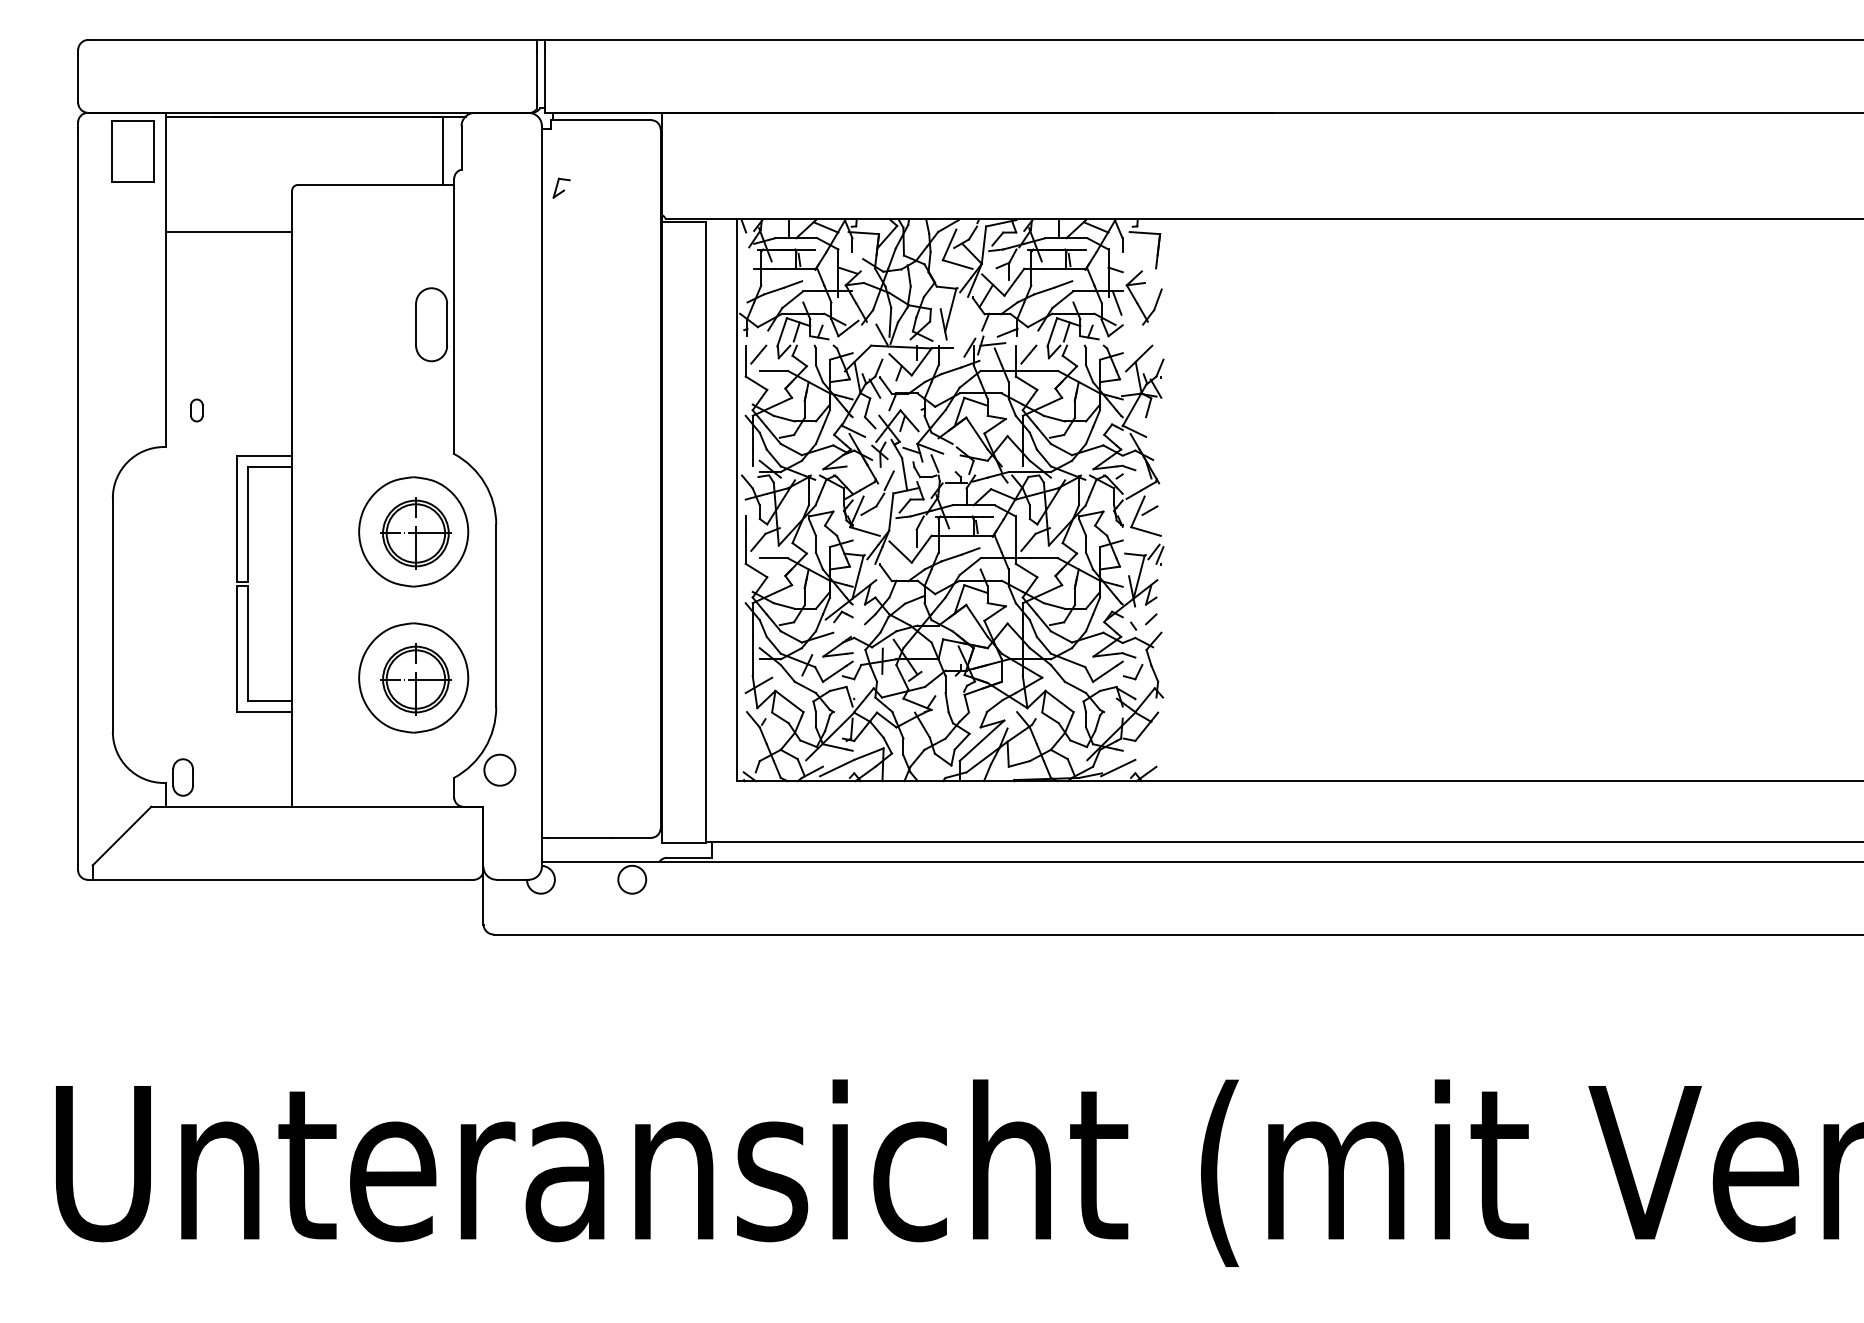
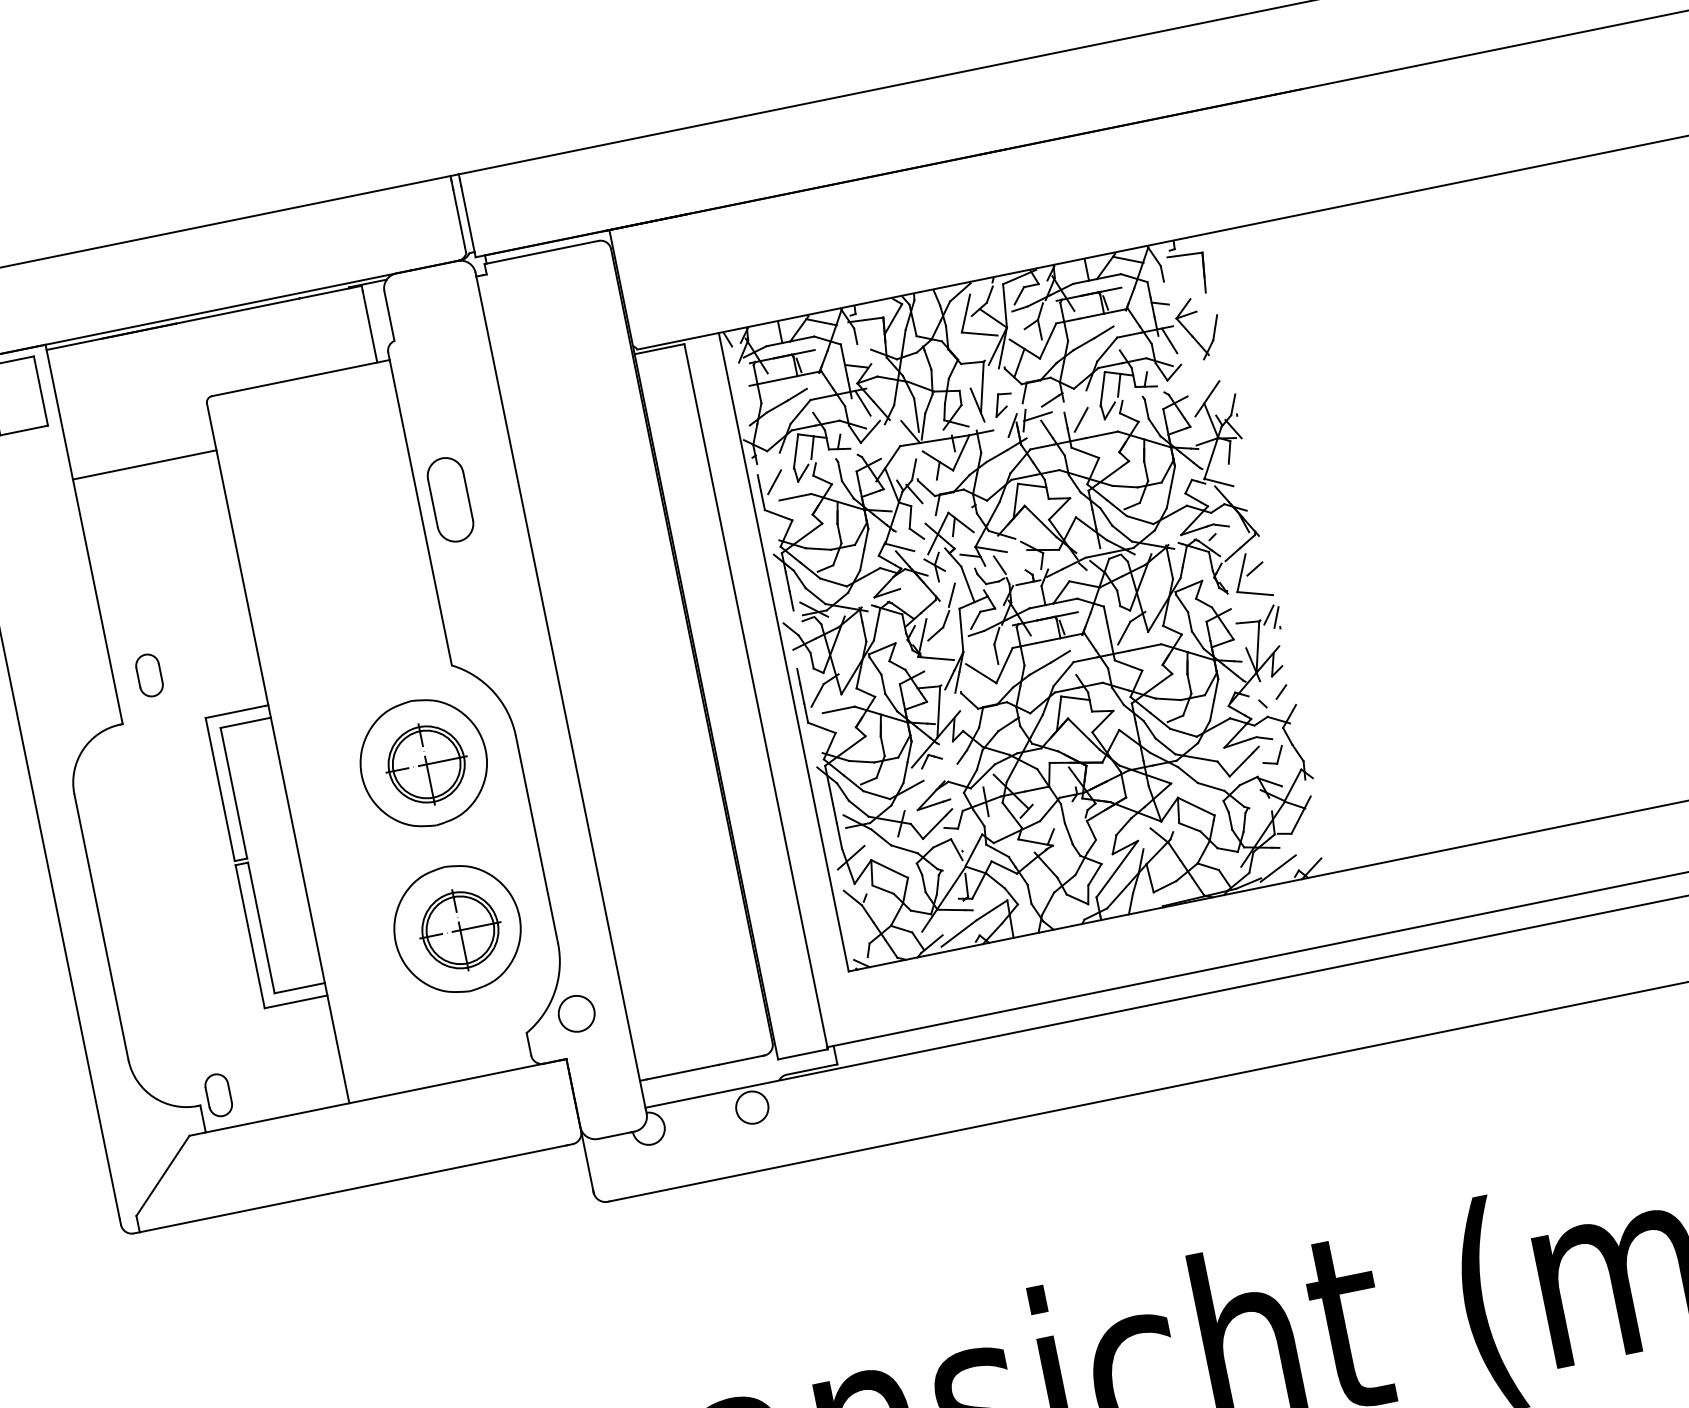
part: (561, 187) -> (1003, 403), moved
line: (846, 302) -> (862, 402), added
part: (431, 324) -> (450, 499), moved
part: (196, 410) -> (149, 675), size x1.67

